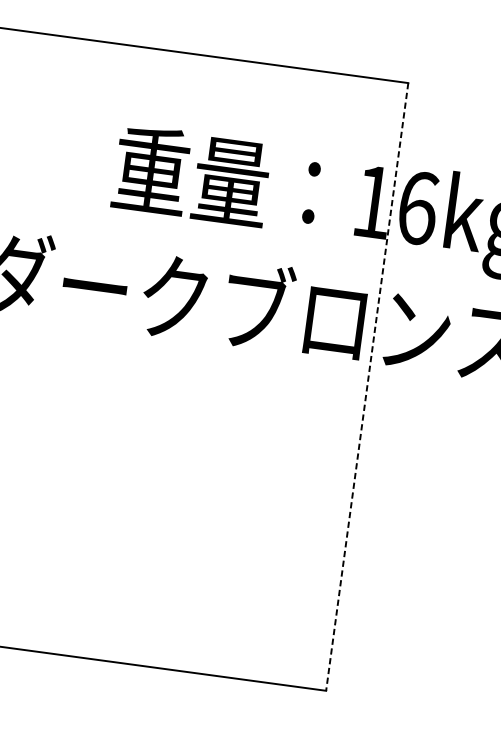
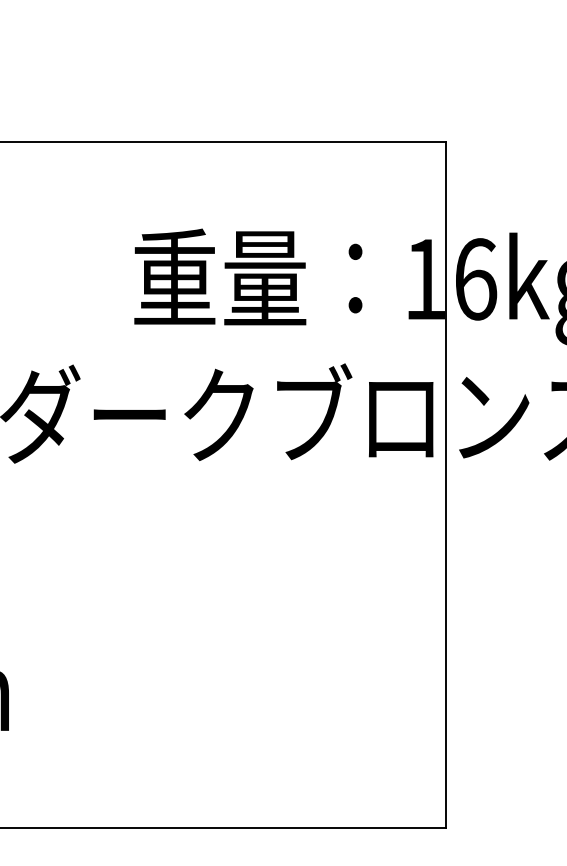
line: (367, 387) -> (446, 485), dashed -> solid

